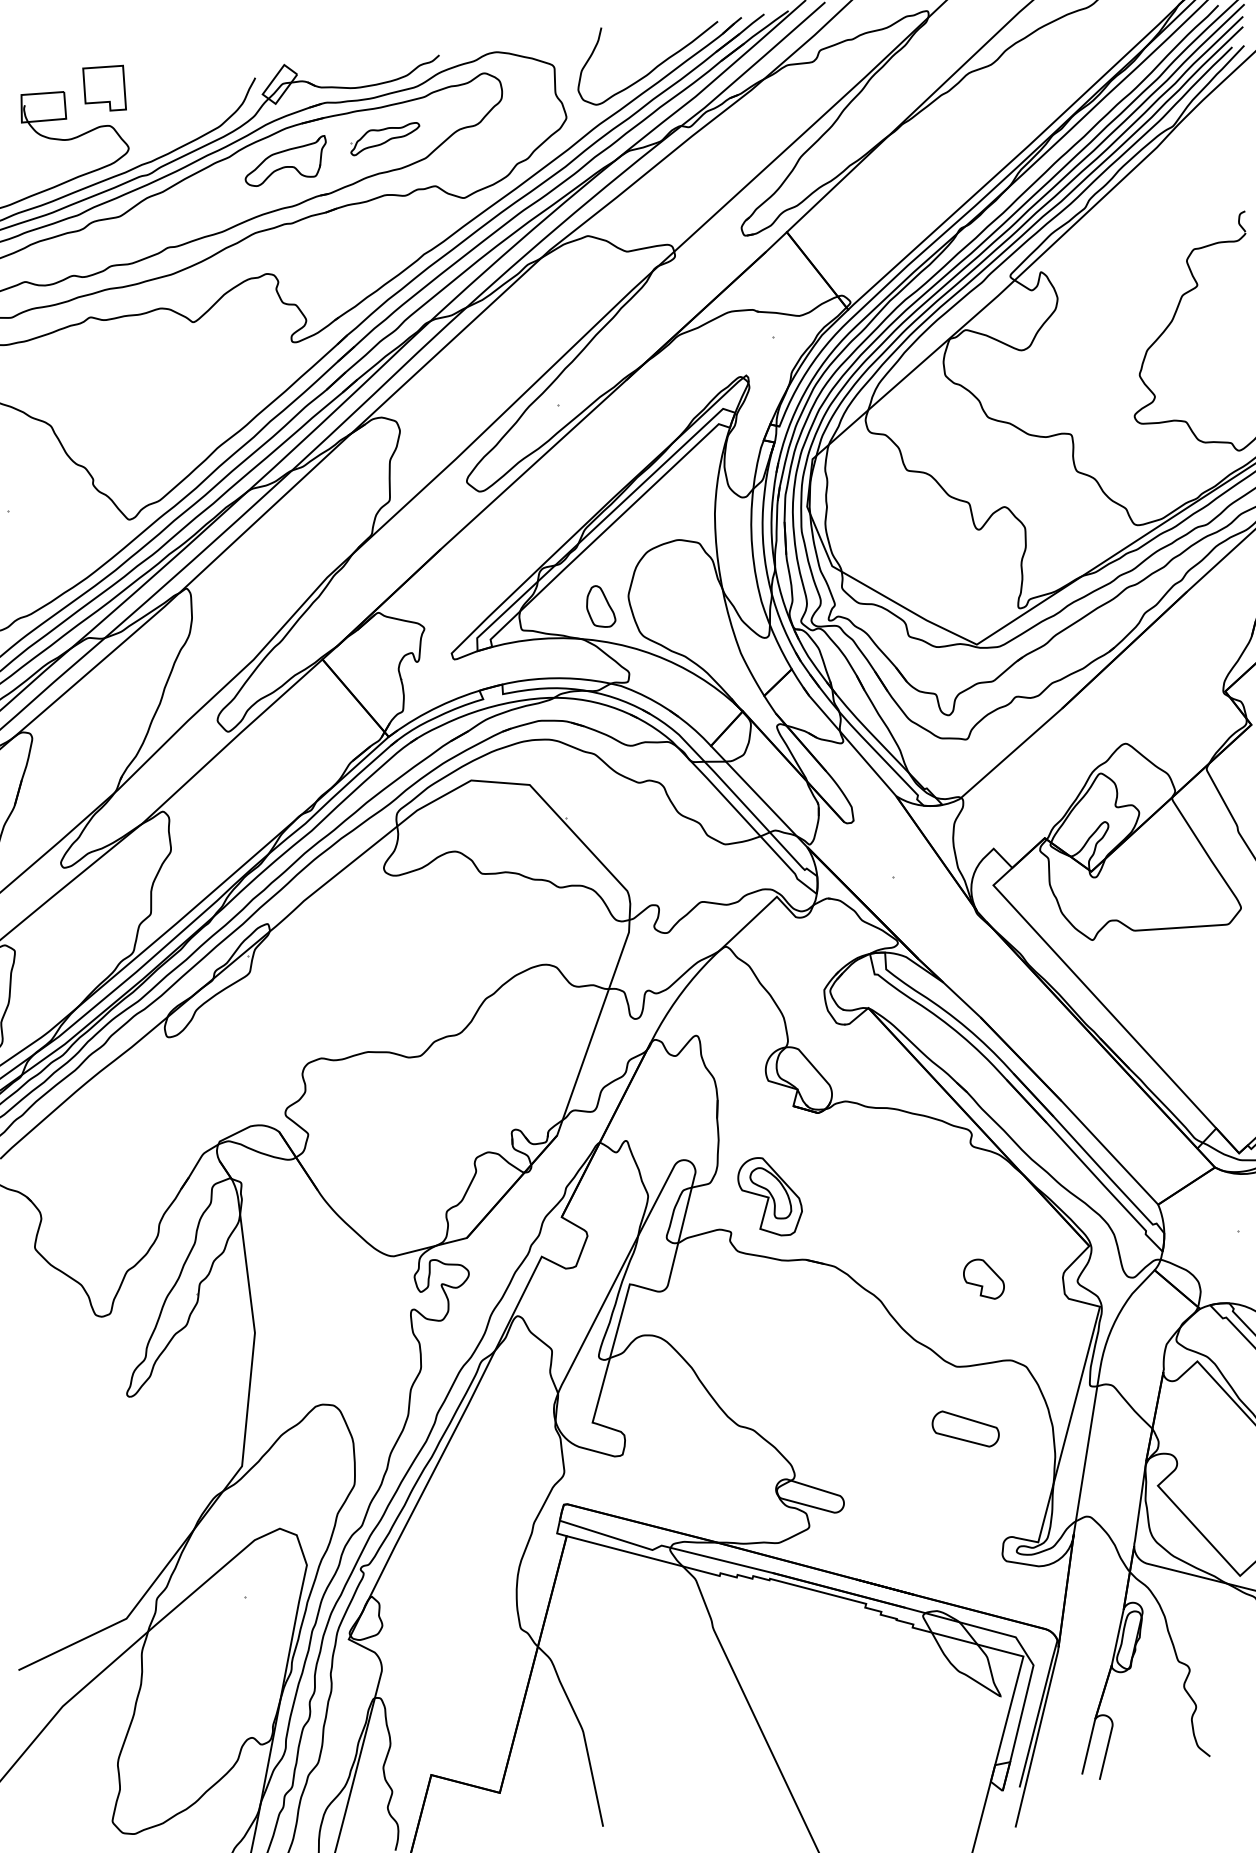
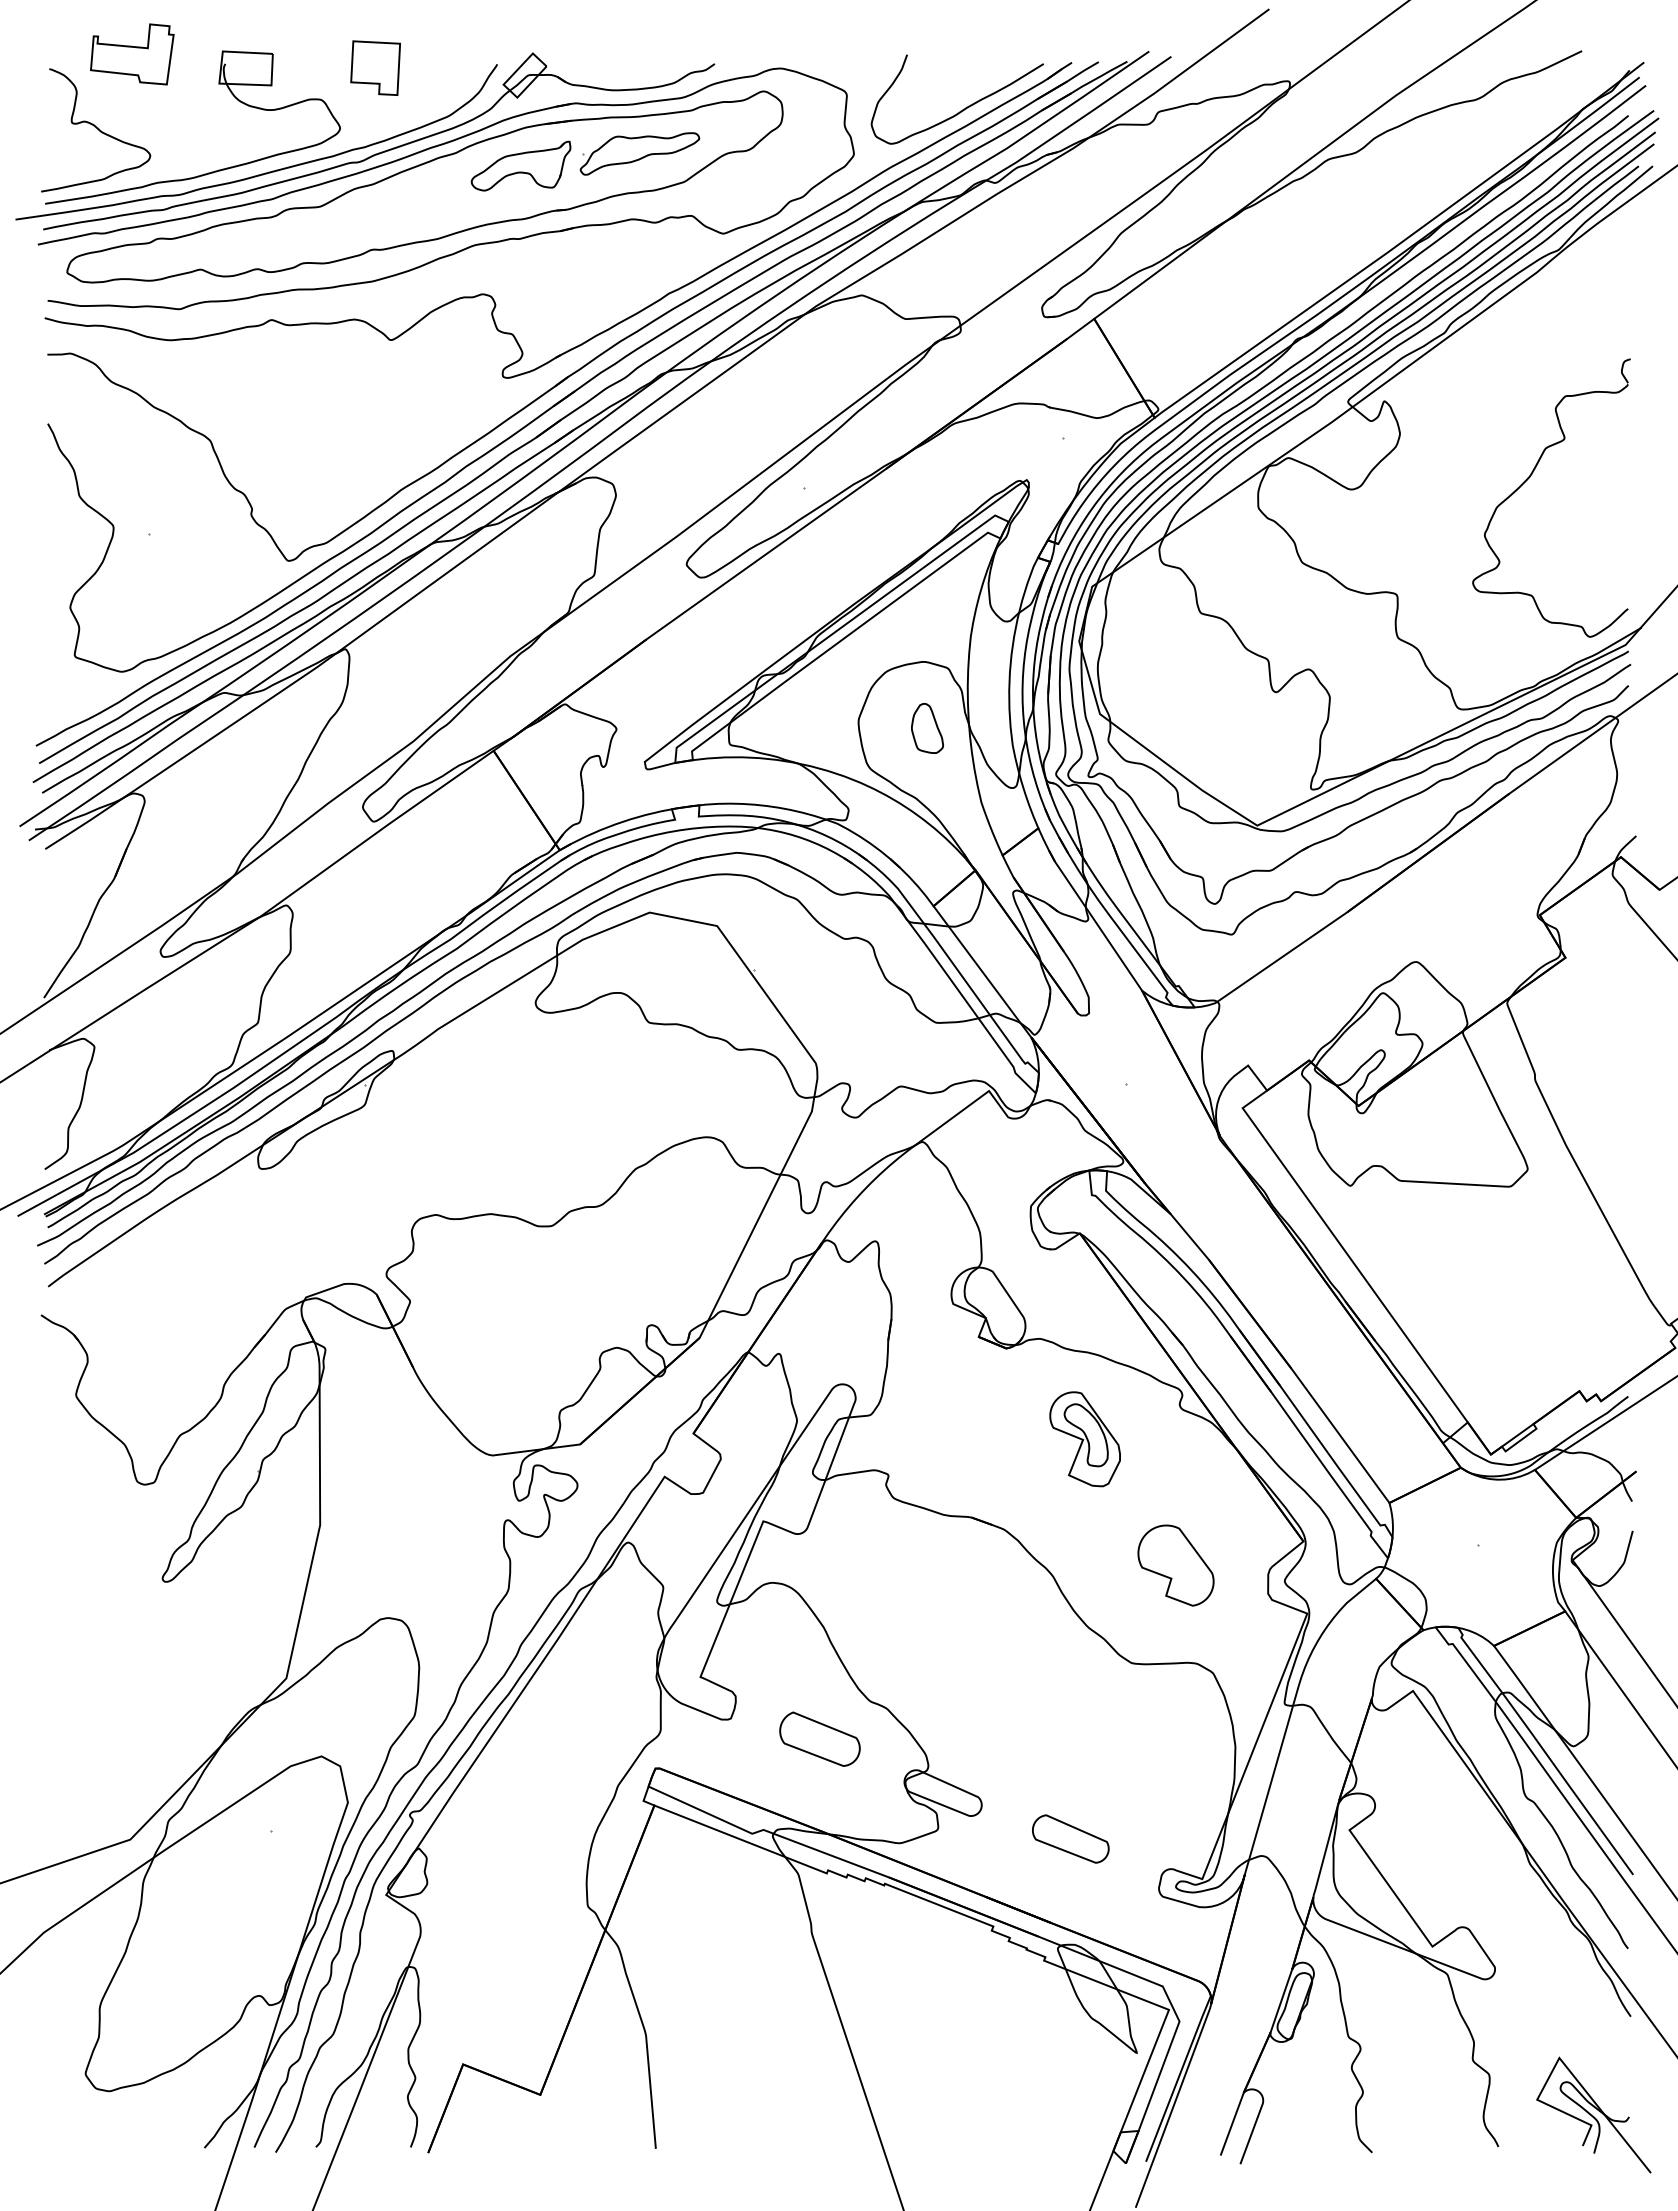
part: (104, 88) -> (375, 67), moved
part: (384, 138) -> (639, 153), size x1.43
part: (600, 605) -> (927, 727), moved
part: (769, 1197) -> (1084, 1439), moved
part: (983, 1279) -> (1175, 1565), size x1.67
part: (965, 1428) -> (1070, 1838), moved
part: (699, 1462) -> (819, 1738), added

